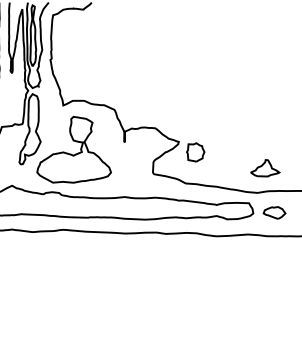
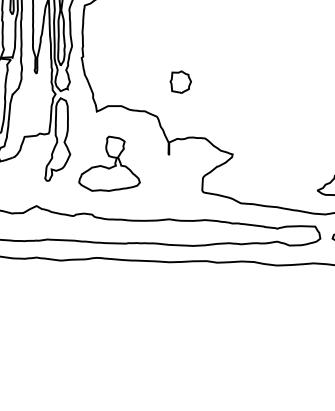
part: (73, 149) -> (108, 163), size x0.7
part: (195, 152) -> (180, 82), moved

